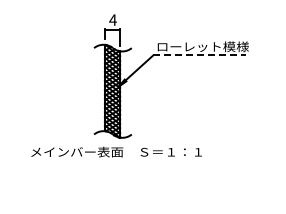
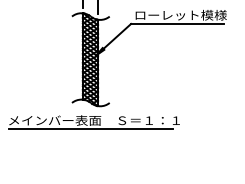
line: (200, 55) -> (178, 23), dashed -> solid
line: (112, 160) -> (90, 128), added

